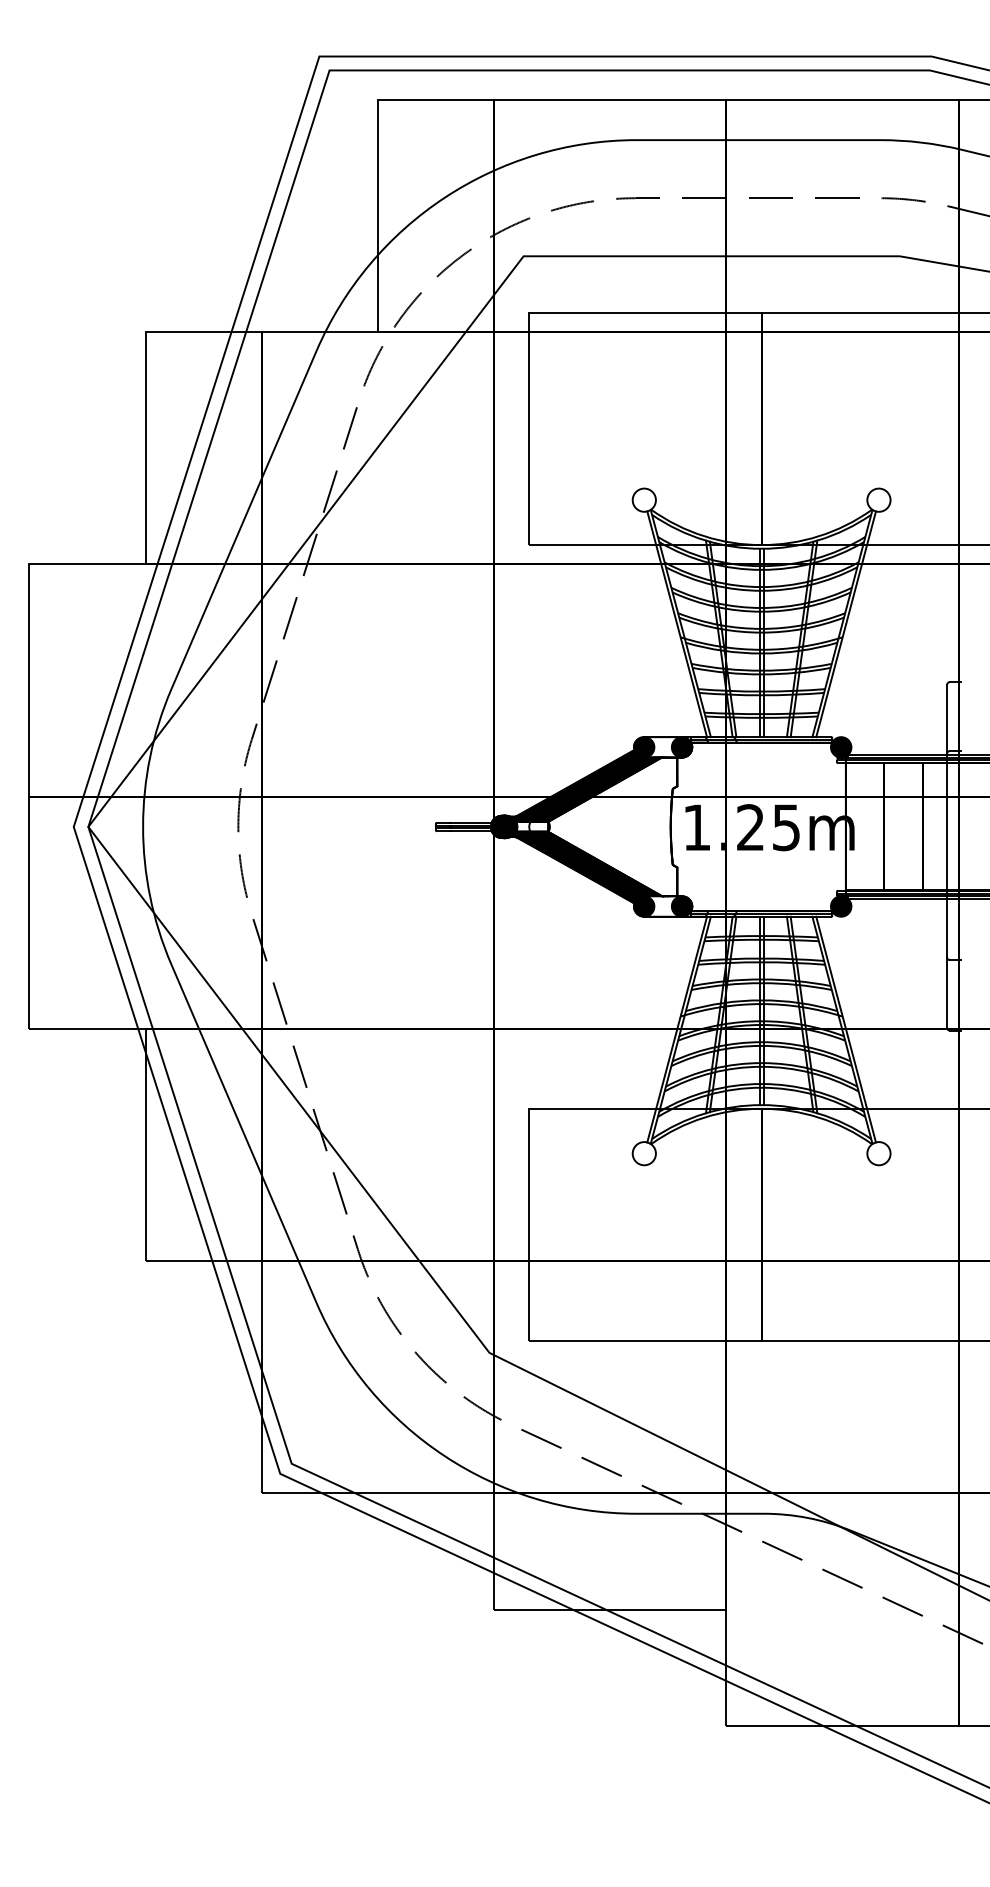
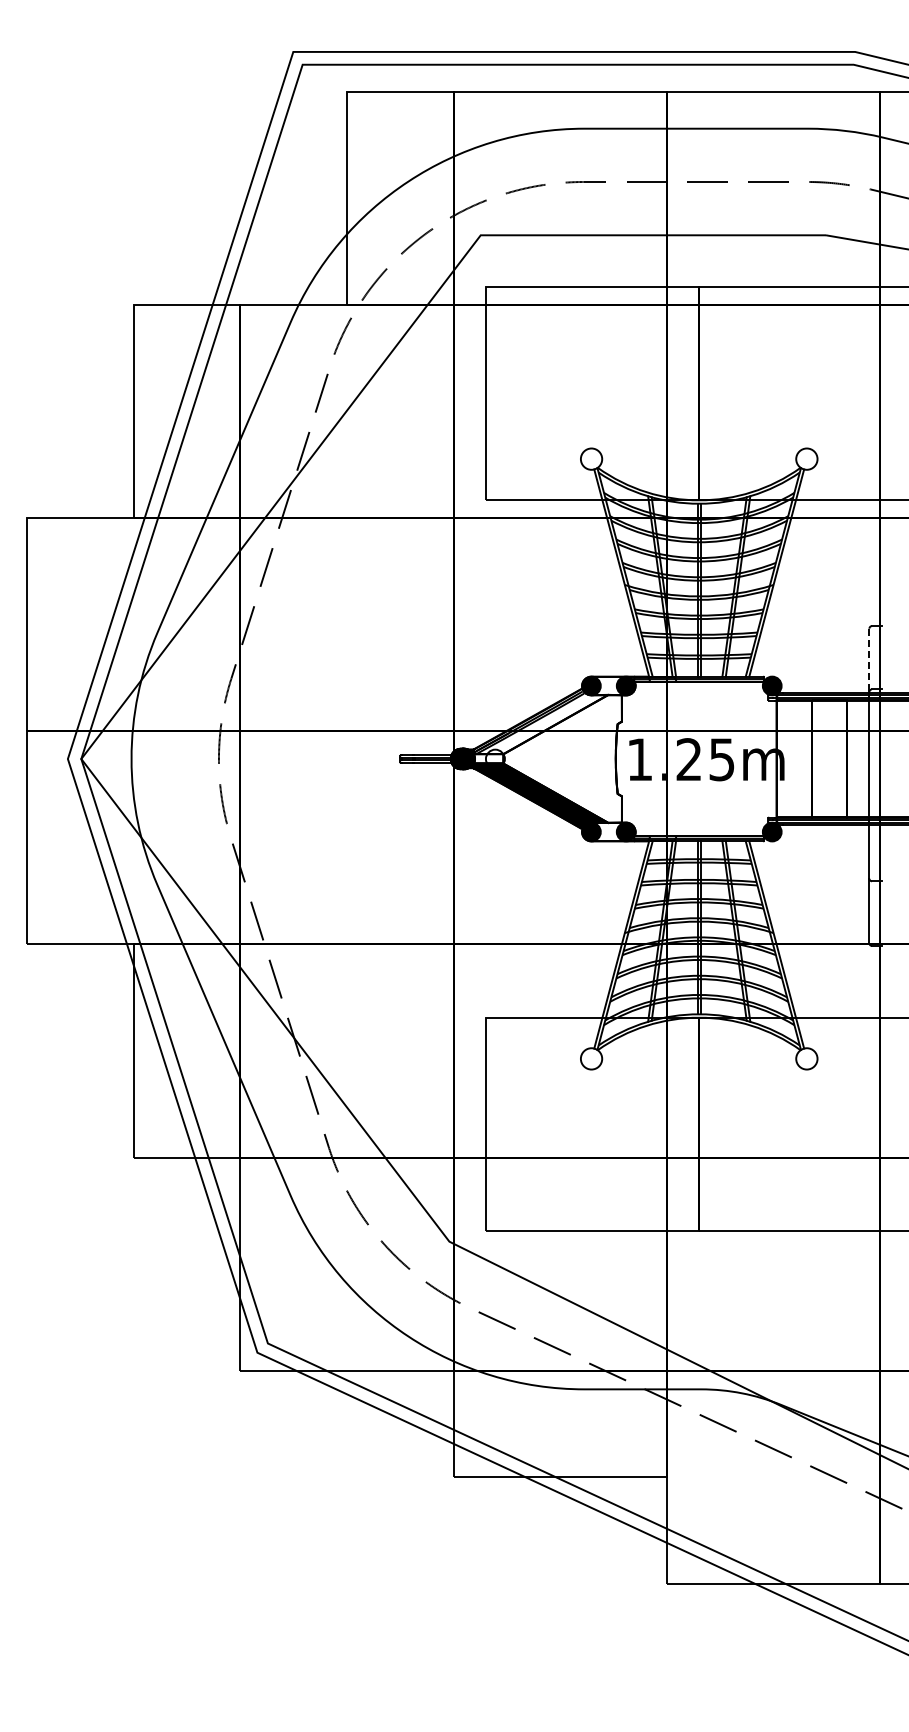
line: (947, 719) -> (869, 660), solid -> dashed
fill: (588, 786) -> (540, 721), removed

